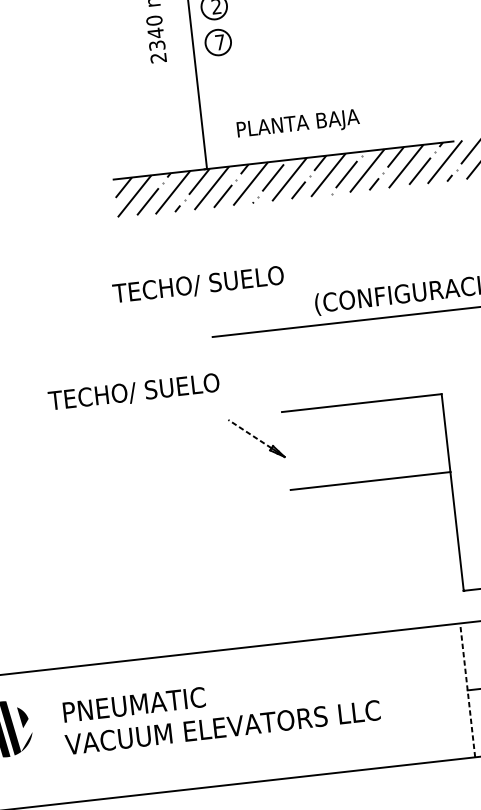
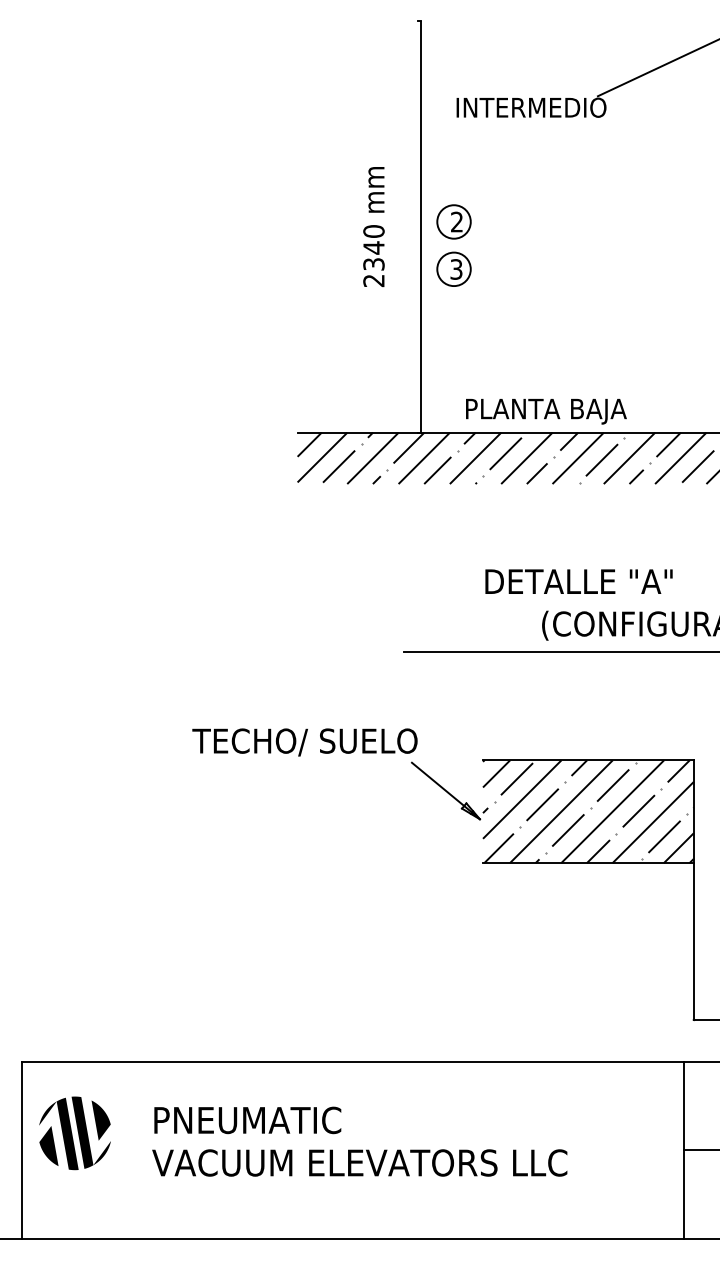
text: (220, 42) -> (456, 269), 7 -> 3
text: (298, 124) -> (546, 411), moved
text: (262, 278) -> (476, 583), TECHO/ SUELO -> DETALLE "A"
text: (133, 392) -> (304, 742), moved
line: (250, 434) -> (438, 784), dashed -> solid
hatch: (366, 441) -> (588, 811), added
line: (467, 689) -> (684, 1149), dashed -> solid
part: (22, 717) -> (100, 1120), size x1.43

